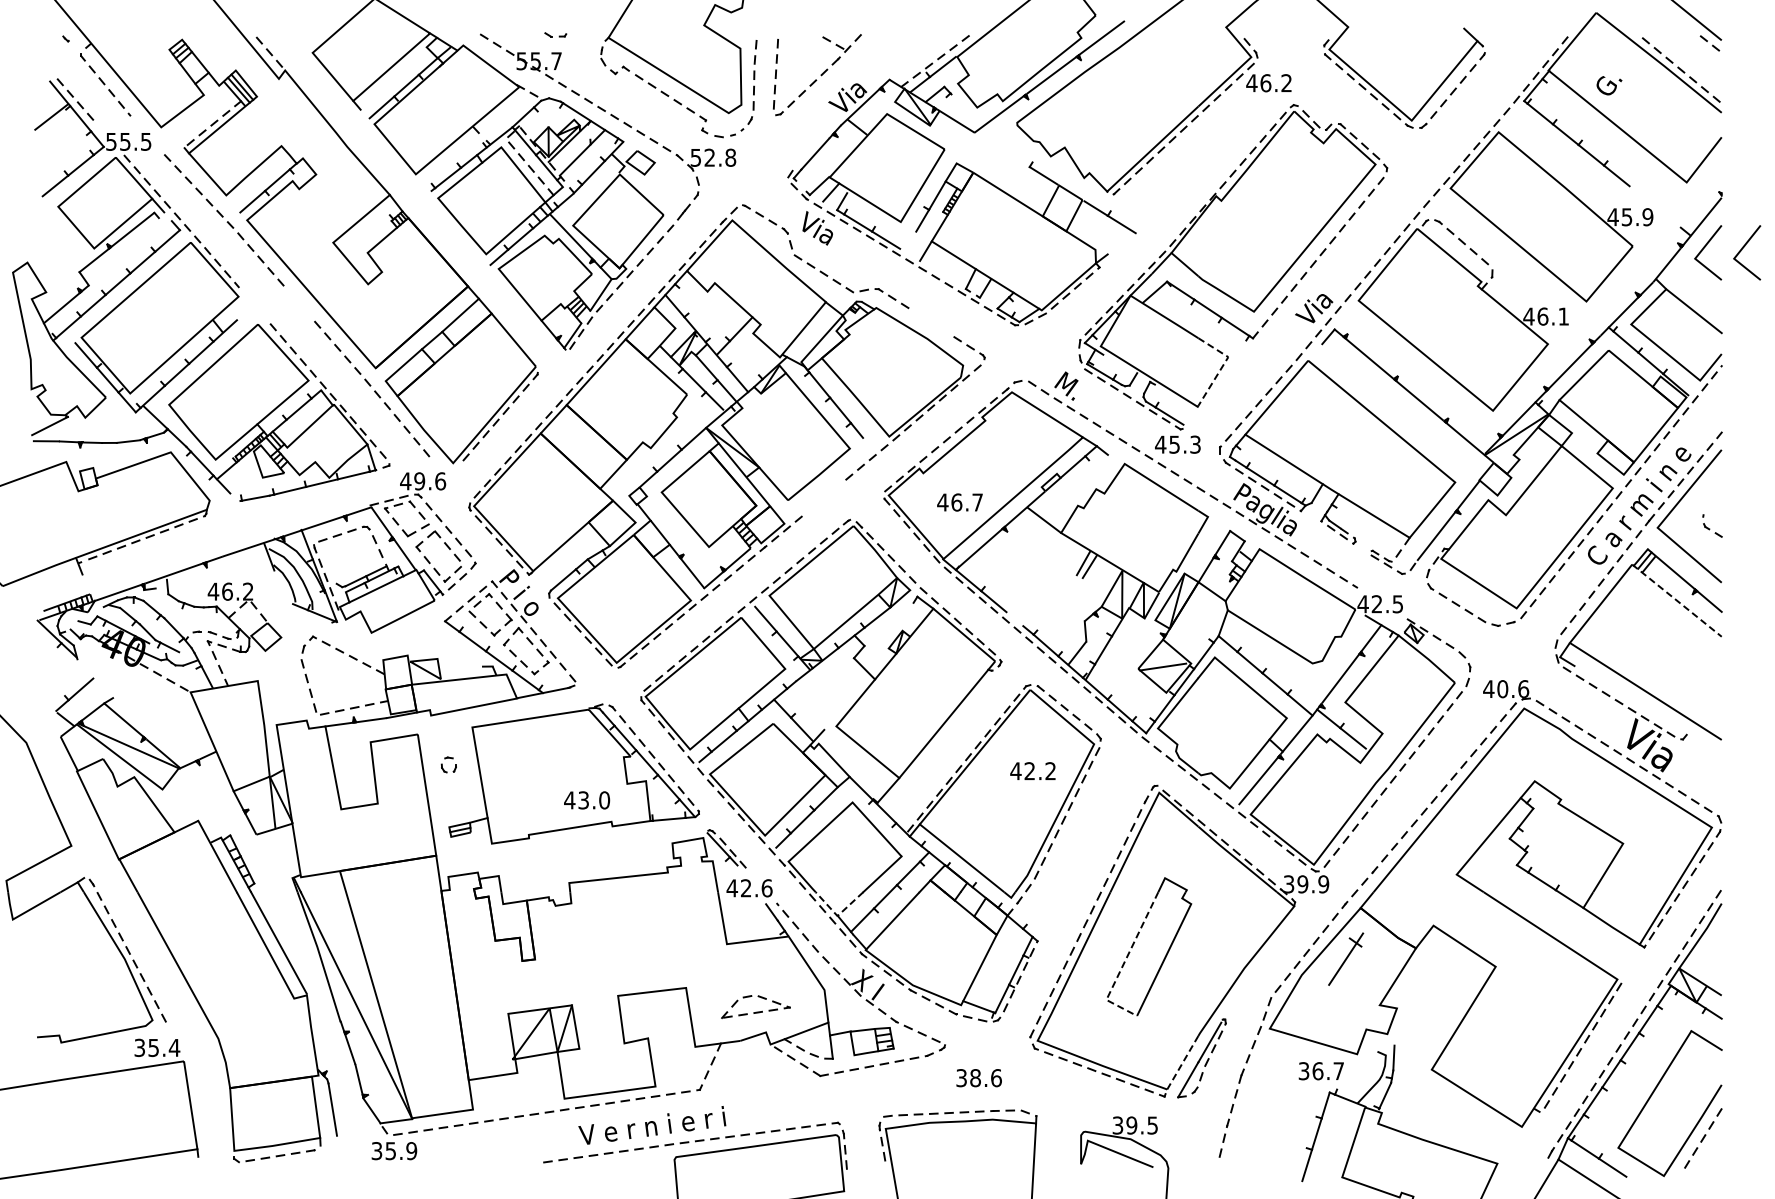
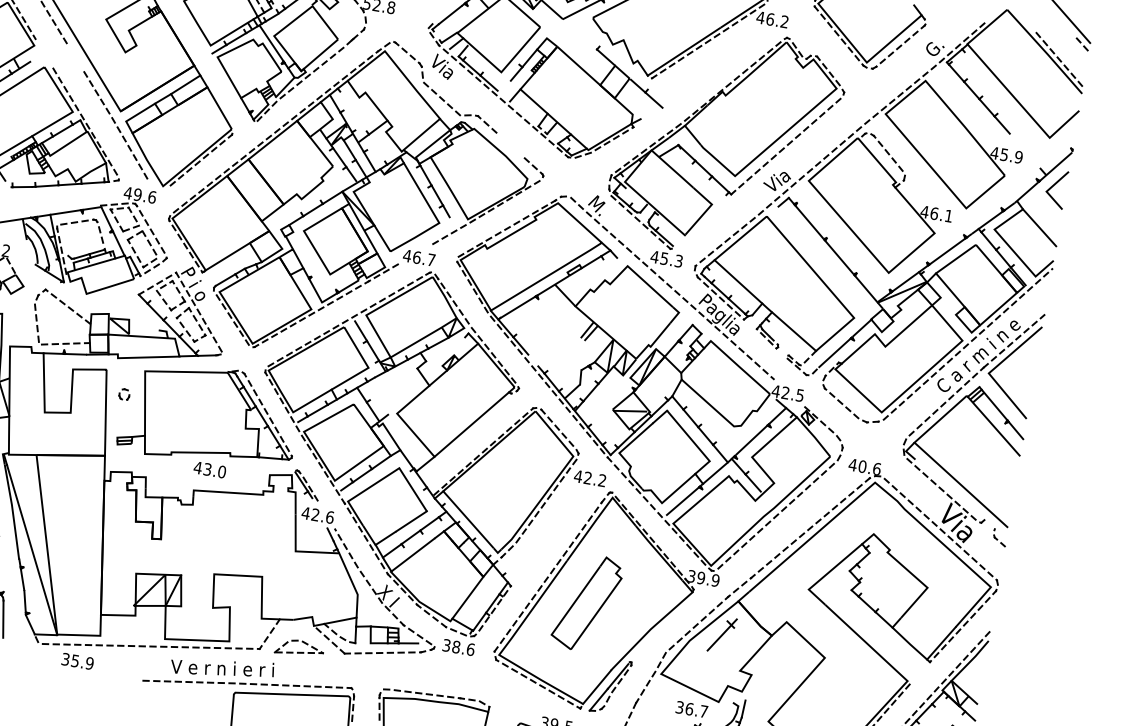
text: (1609, 85) -> (935, 49), moved
line: (1743, 248) -> (1081, 190), removed
line: (1222, 366) -> (706, 210), dashed -> solid
text: (959, 502) -> (418, 257), moved
part: (1712, 525) -> (999, 537), moved
line: (1676, 600) -> (993, 425), dashed -> solid
text: (1032, 770) -> (589, 477), moved
text: (587, 800) -> (210, 470), moved
line: (837, 915) -> (375, 544), dashed -> solid
line: (1124, 962) -> (568, 611), dashed -> solid
part: (755, 1006) -> (299, 648), moved
line: (907, 1046) -> (408, 643), added
line: (1182, 1062) -> (596, 687), dashed -> solid
text: (978, 1078) -> (458, 647), moved
text: (394, 1151) -> (77, 661), moved

